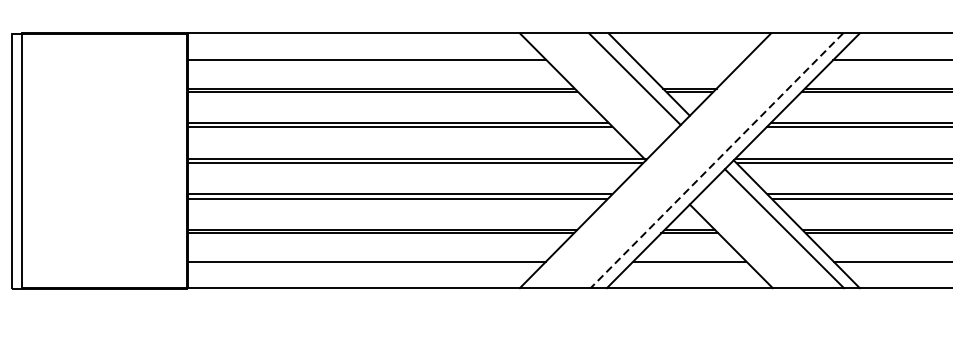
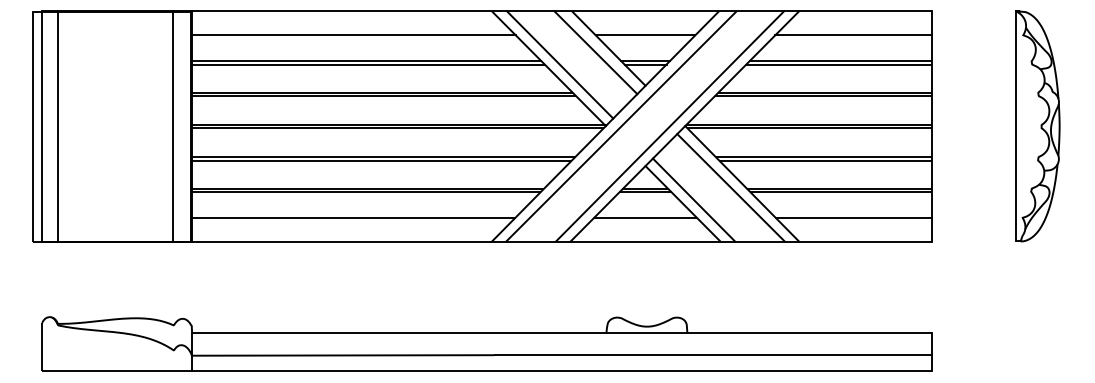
line: (689, 60) -> (645, 35), added
line: (594, 92) -> (559, 64), added
line: (39, 160) -> (57, 126), added
line: (167, 160) -> (173, 126), added
line: (663, 160) -> (621, 126), added
line: (716, 160) -> (669, 126), dashed -> solid
line: (742, 241) -> (693, 199), added

